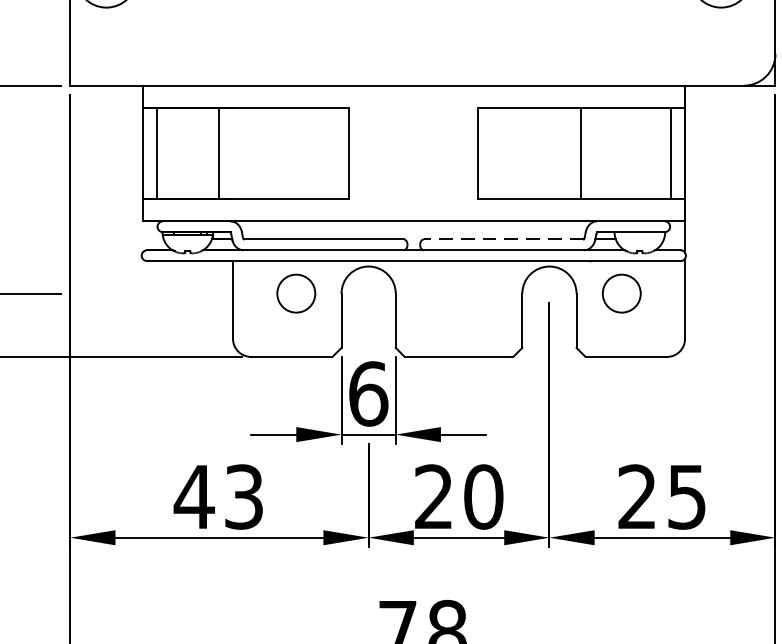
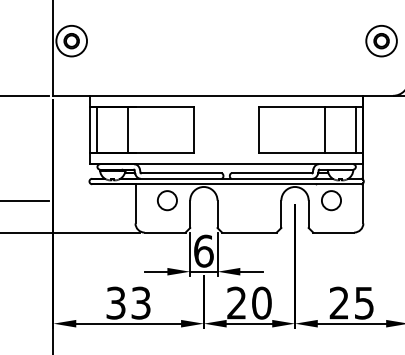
line: (580, 152) -> (324, 129), moved
line: (502, 239) -> (271, 173), dashed -> solid
text: (193, 495) -> (115, 302), 43 -> 33

